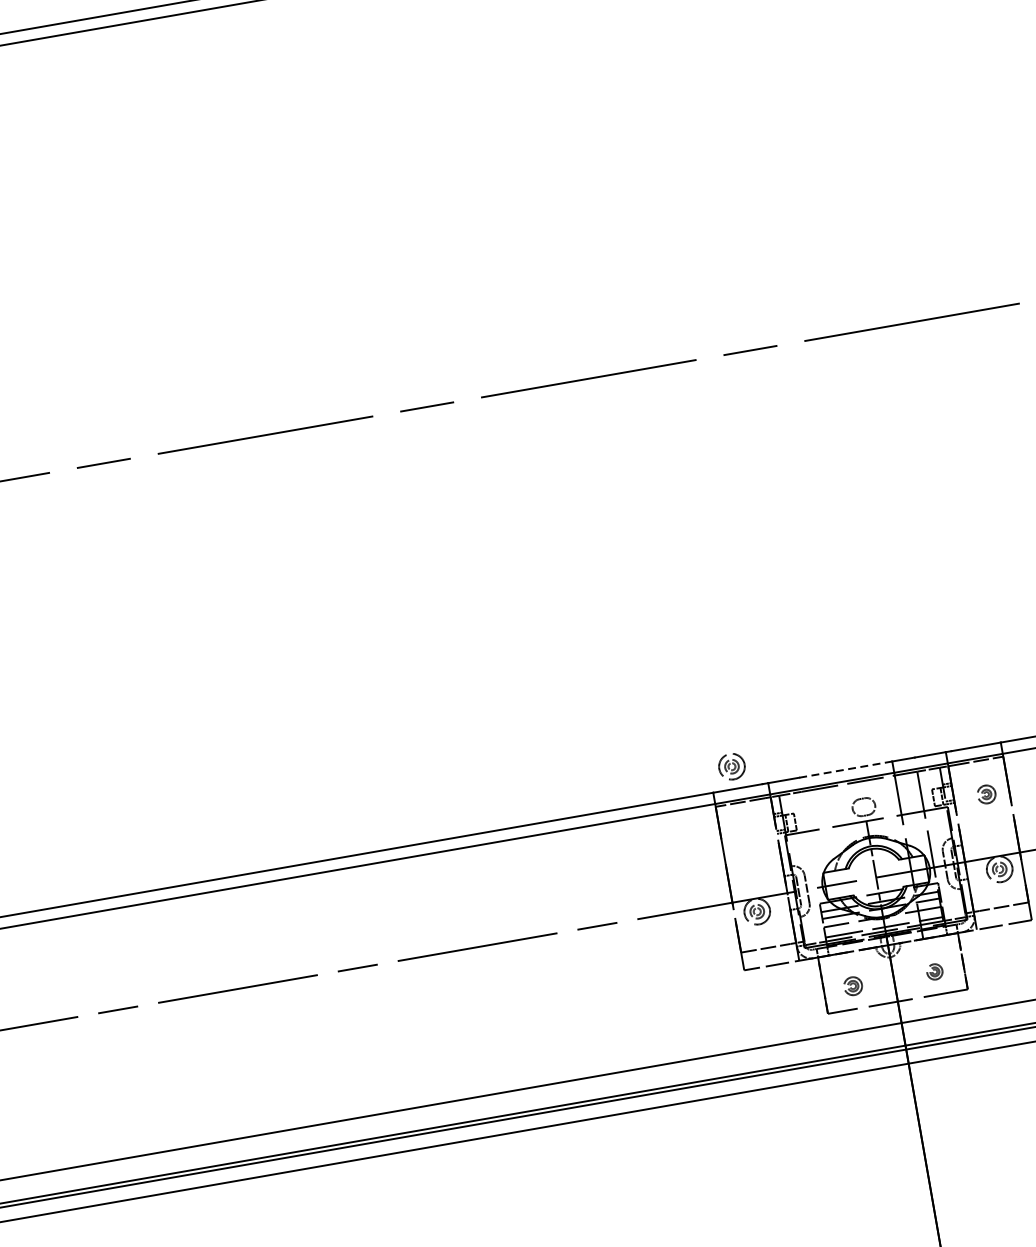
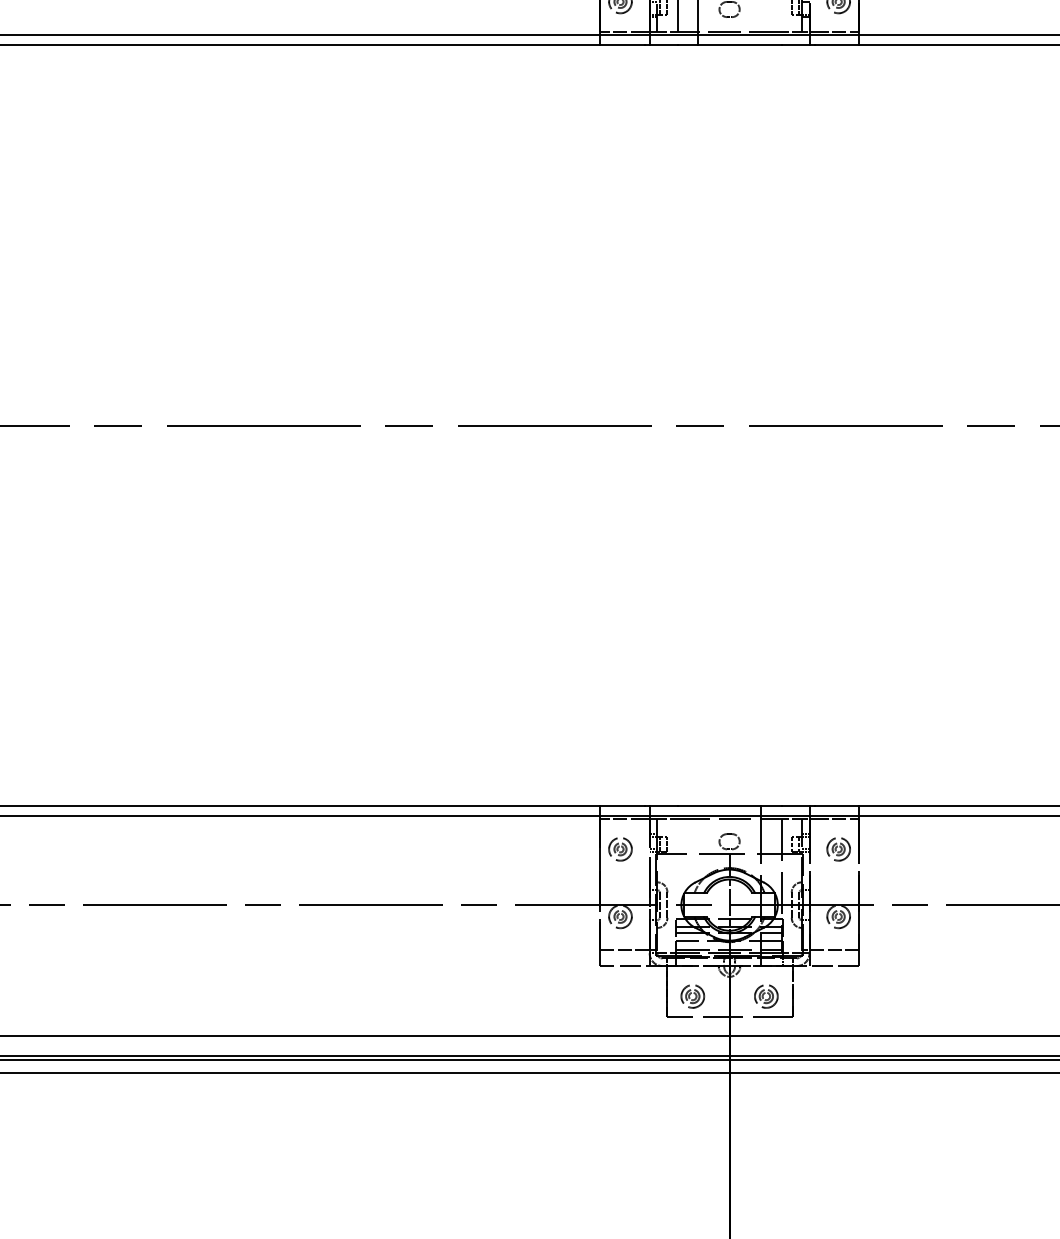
part: (732, 766) -> (620, 849), moved
line: (845, 769) -> (719, 806), dashed -> solid
part: (986, 794) -> (838, 849), size x1.43
part: (934, 971) -> (766, 996), size x1.67
part: (852, 986) -> (692, 996), size x1.43

